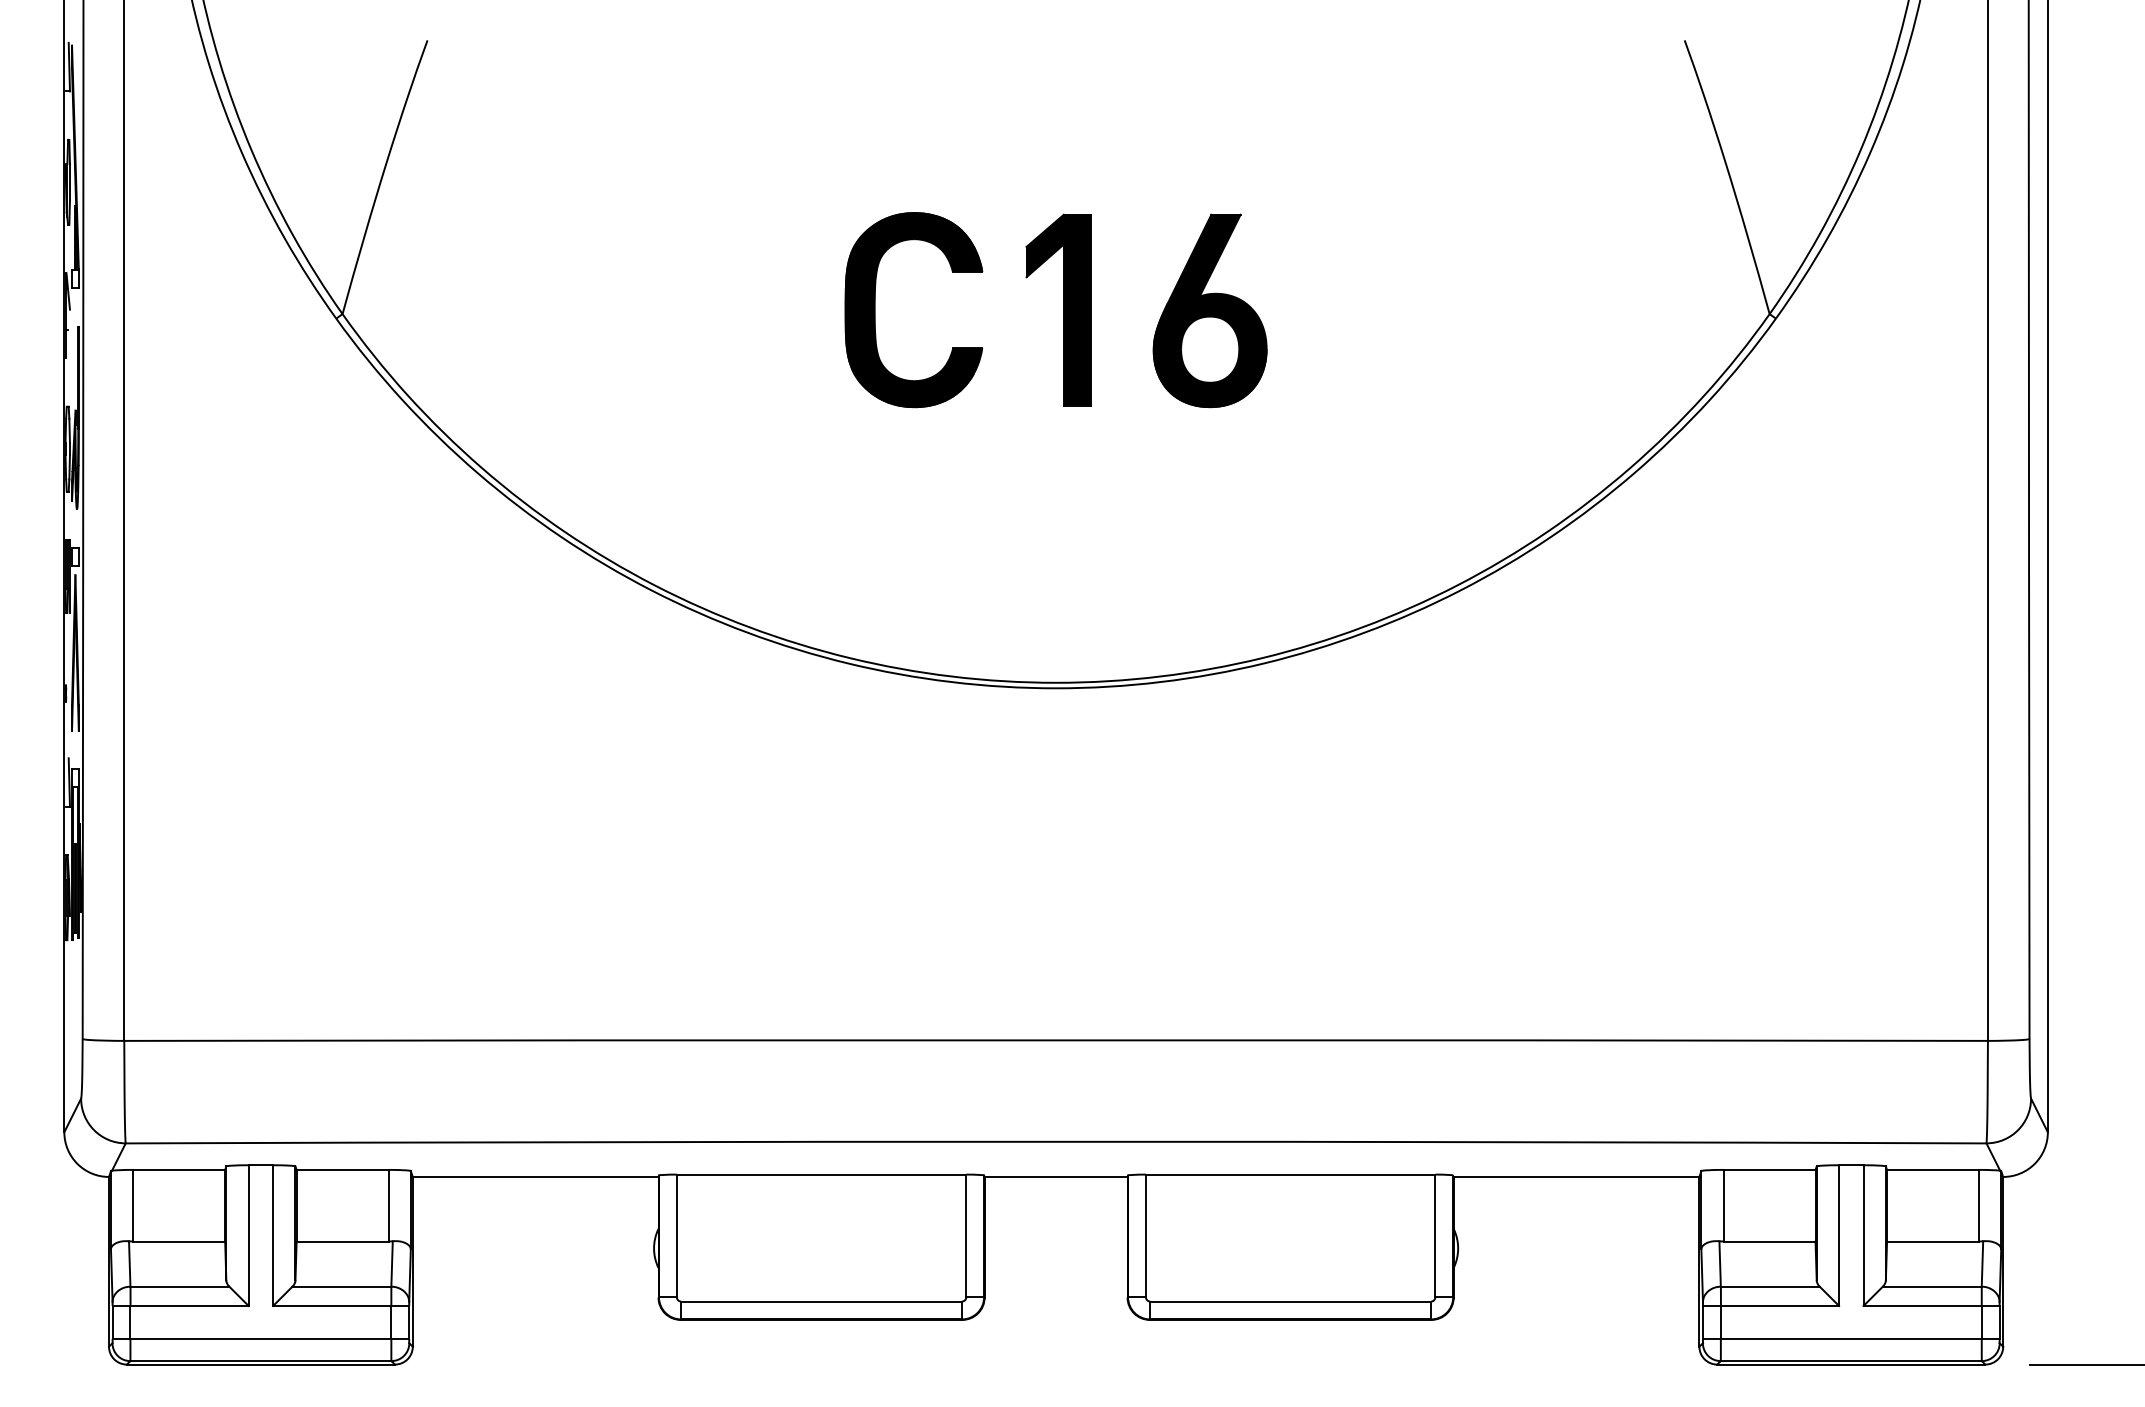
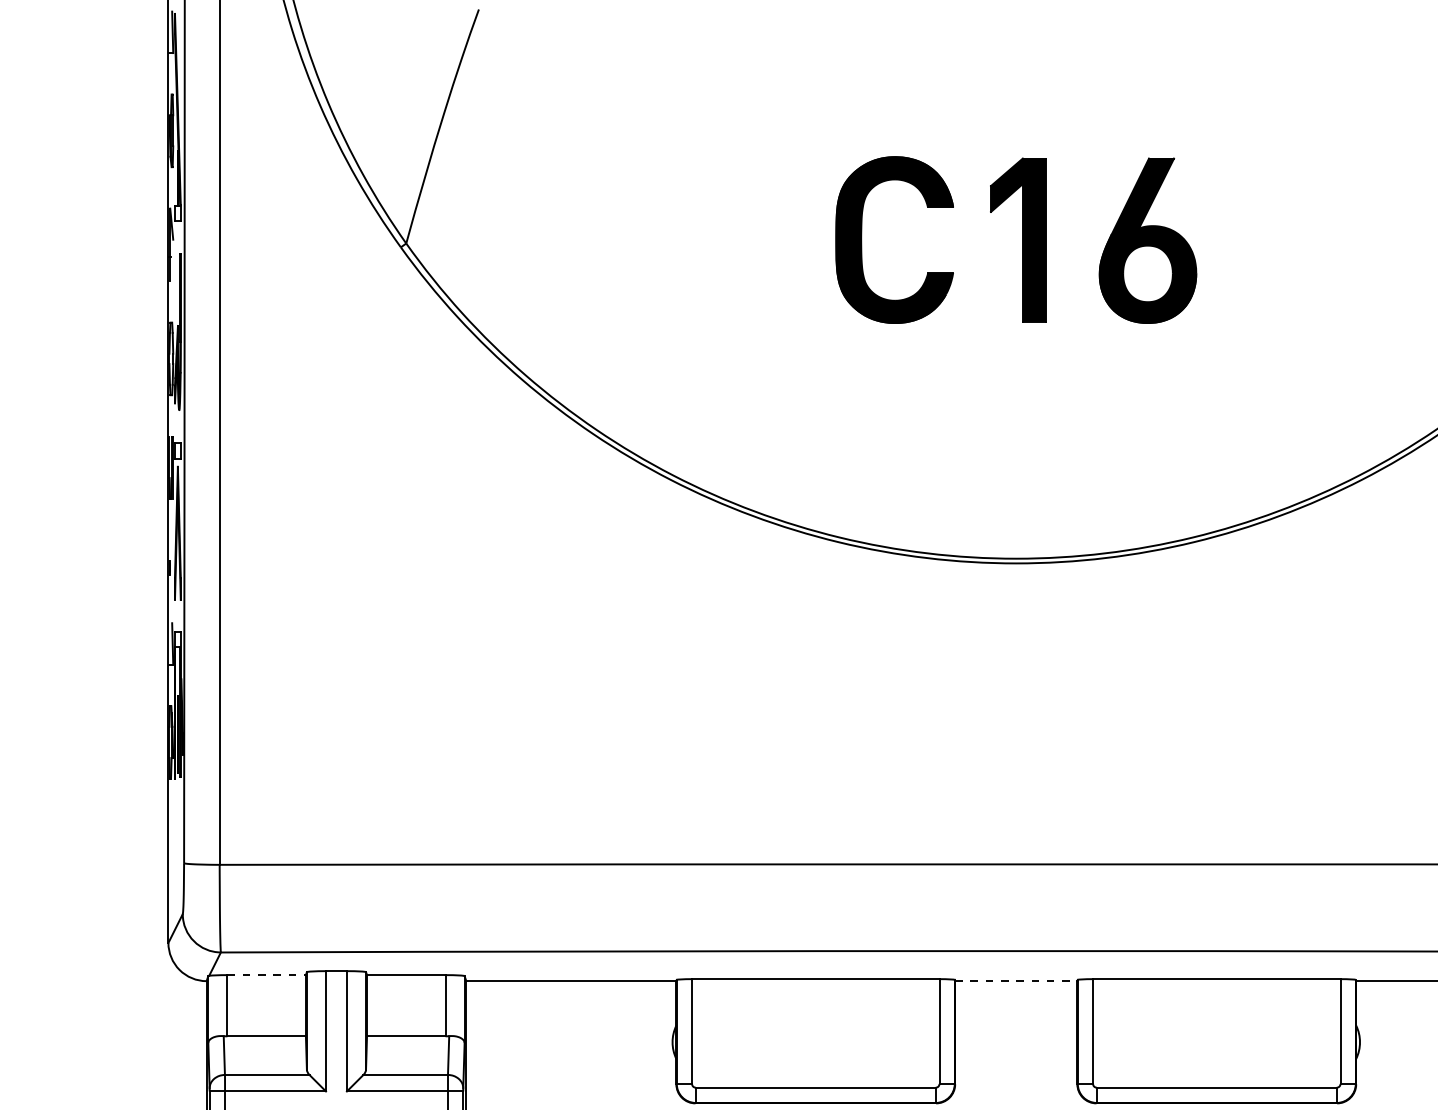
line: (179, 1169) -> (266, 974), solid -> dashed
line: (1056, 1176) -> (1016, 980), solid -> dashed

